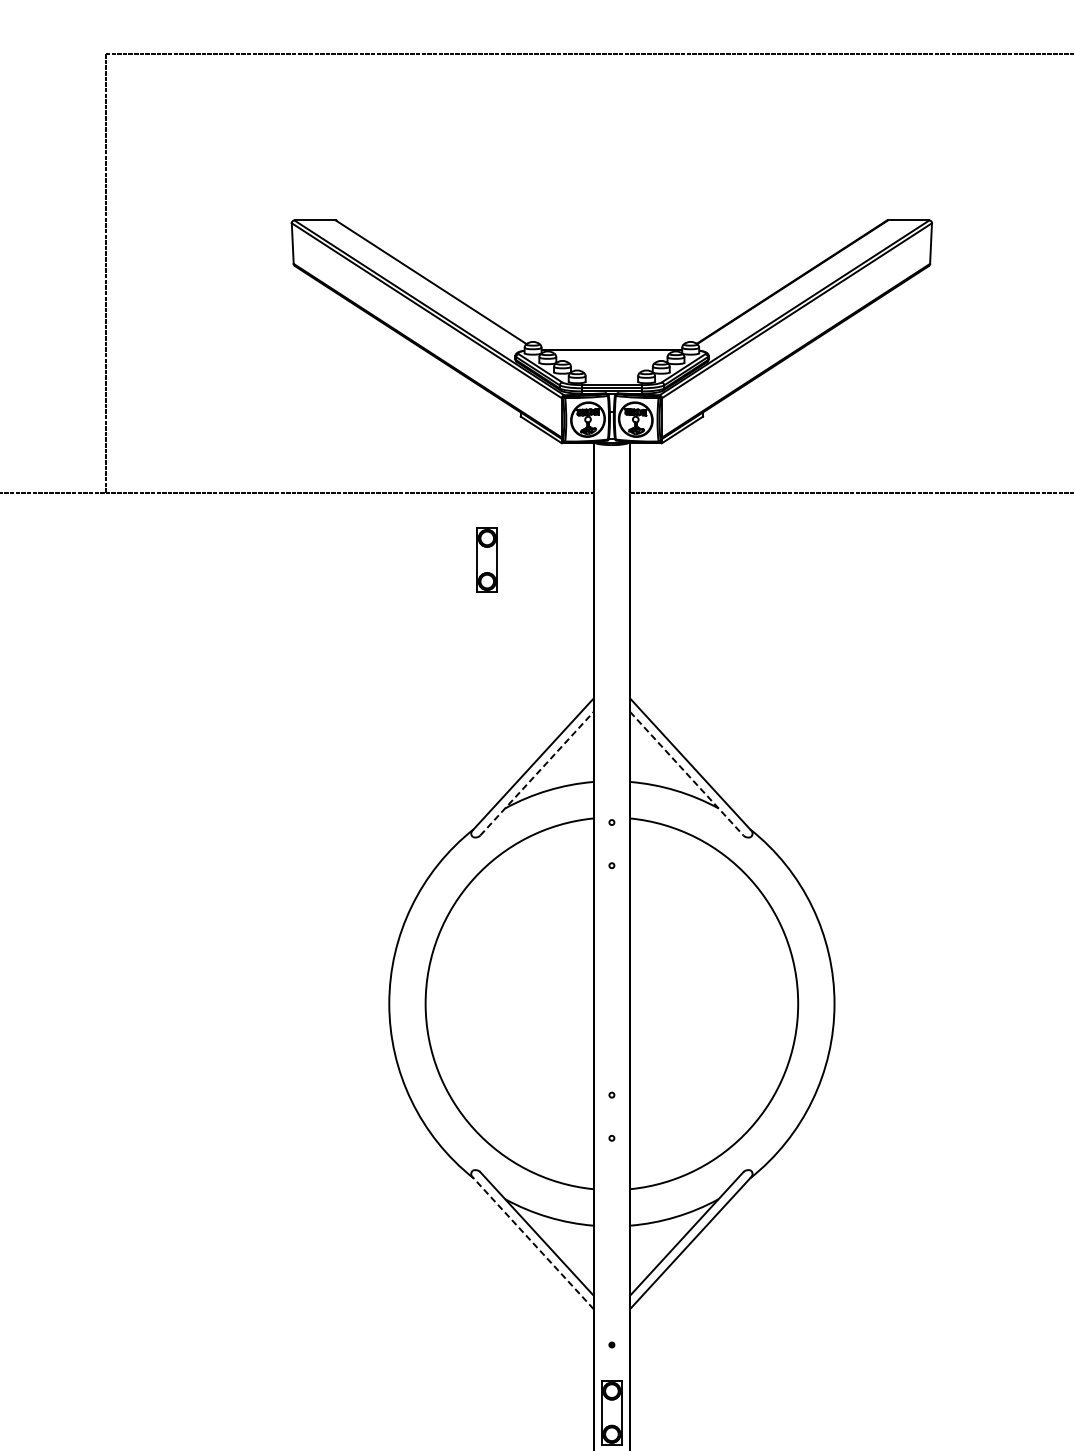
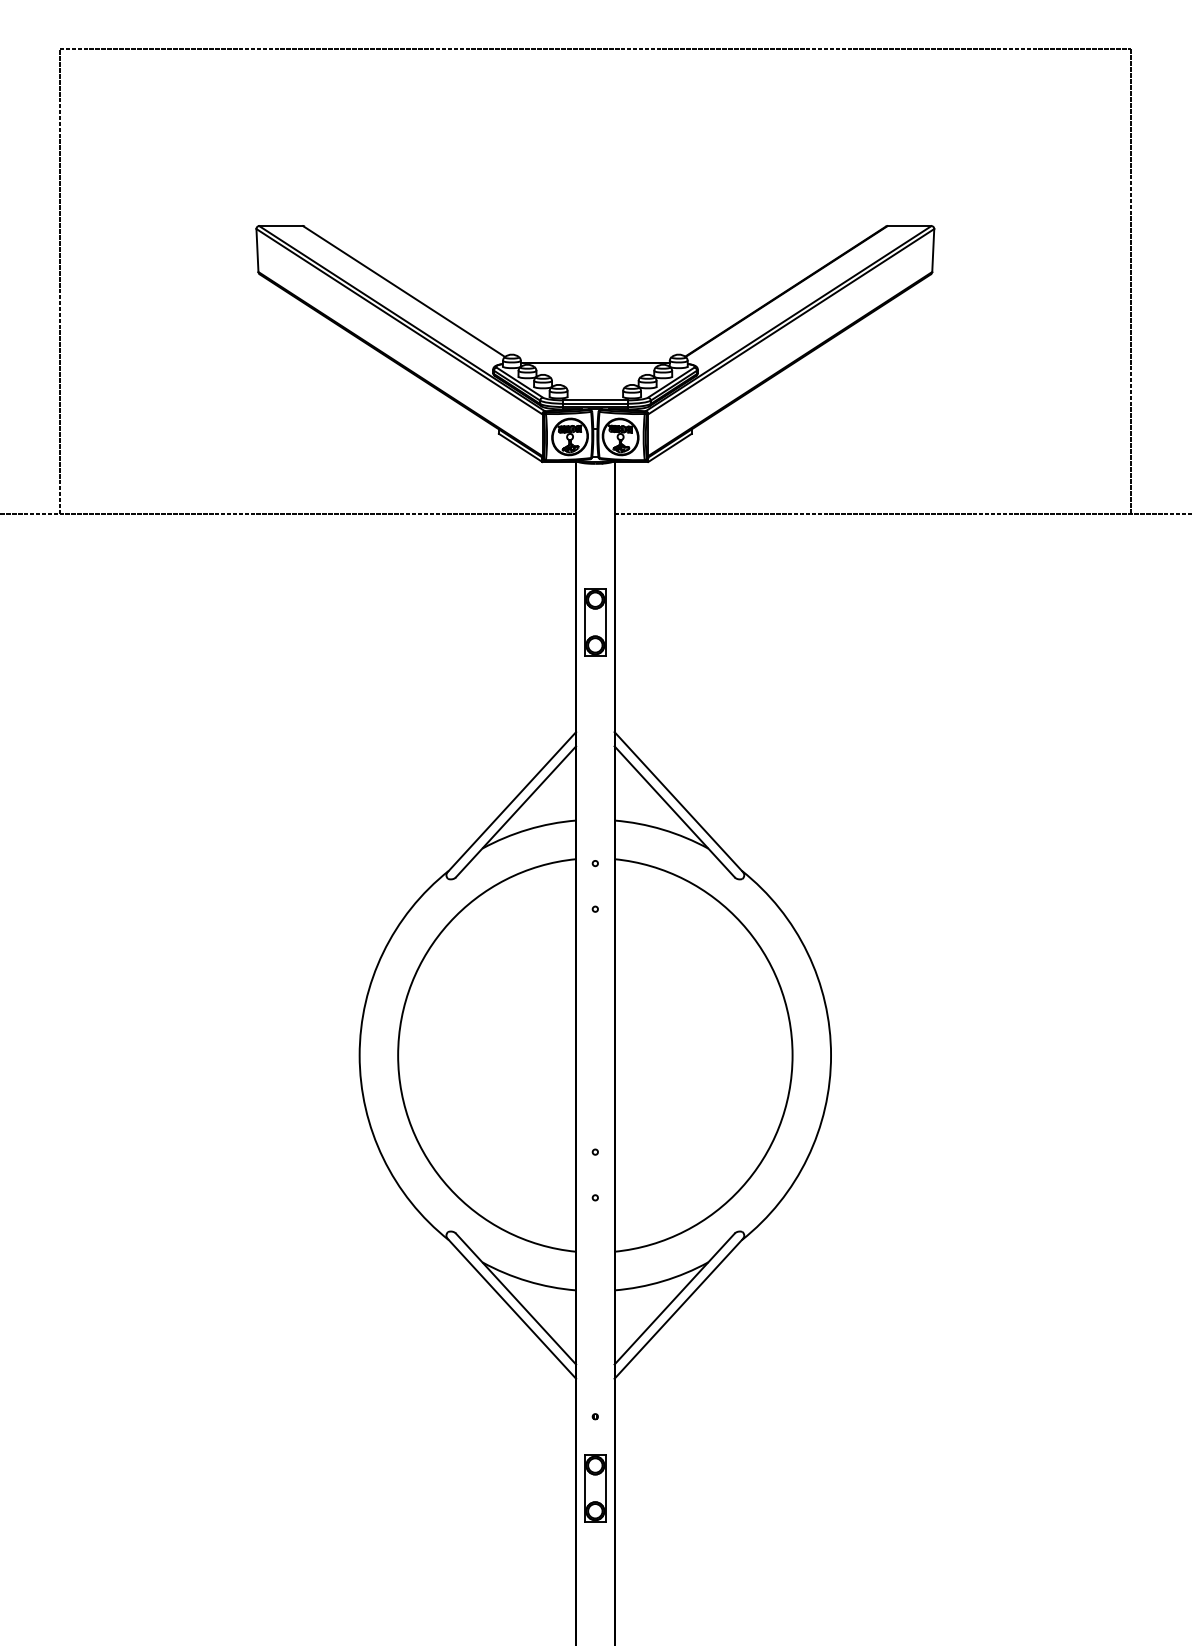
part: (487, 559) -> (595, 622), moved
line: (537, 773) -> (516, 811), dashed -> solid
line: (686, 773) -> (674, 811), dashed -> solid
line: (532, 1242) -> (511, 1308), dashed -> solid

